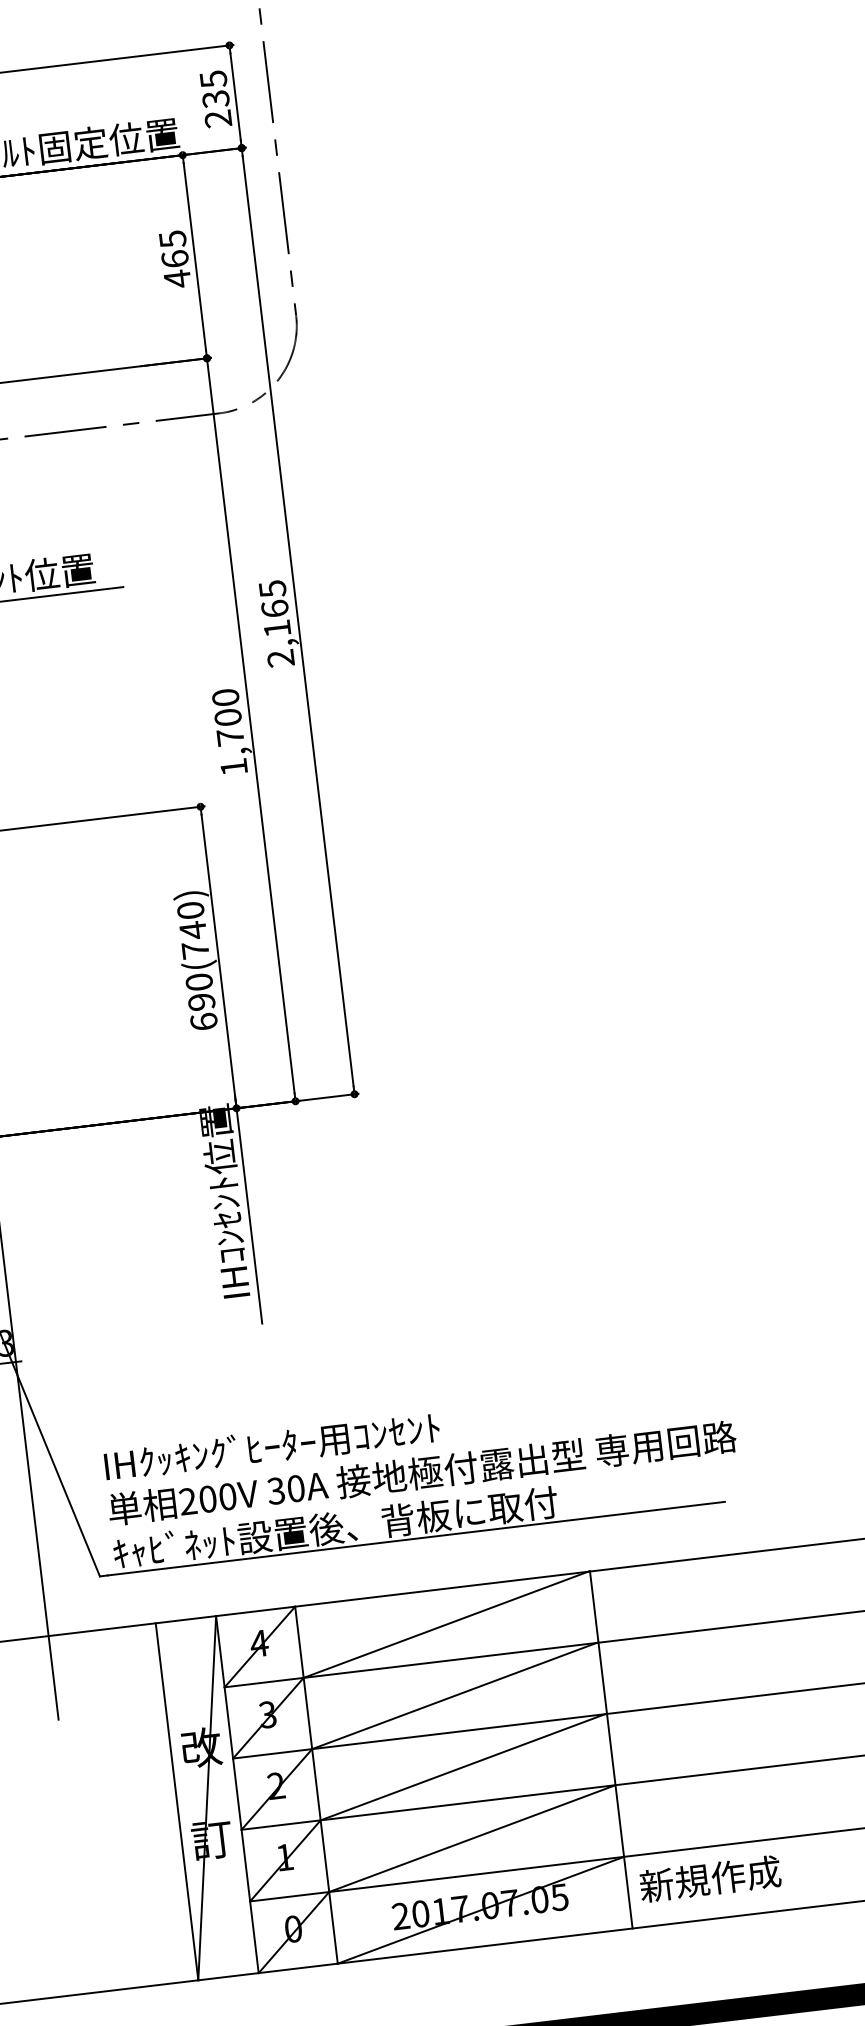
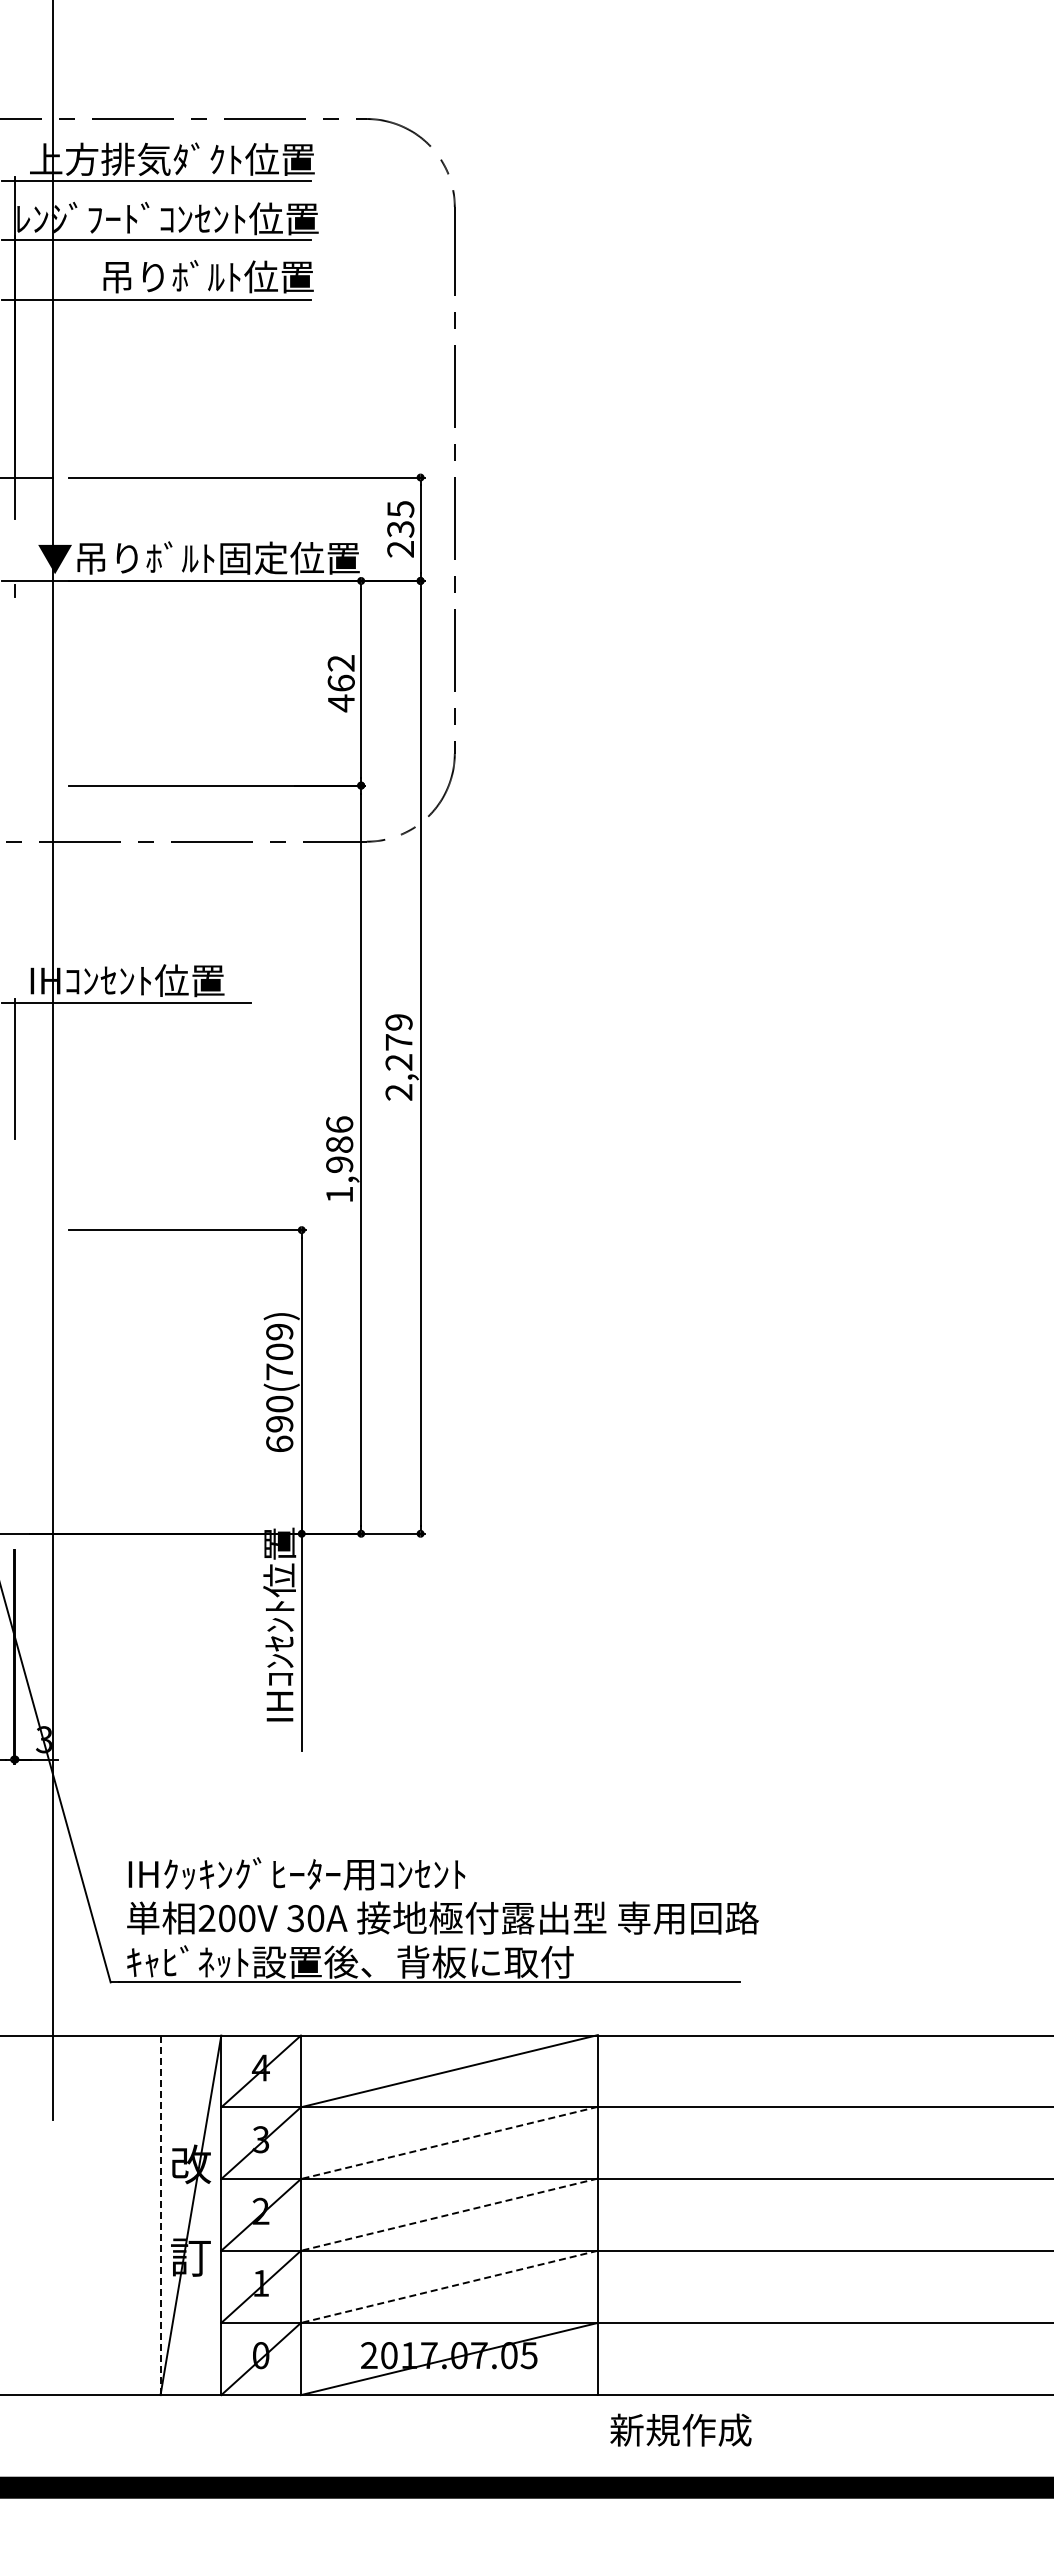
text: (171, 239) -> (340, 663), 465 -> 462
text: (274, 609) -> (398, 1042), 2,165 -> 2,279
text: (227, 717) -> (339, 1144), 1,700 -> 1,986
text: (191, 921) -> (279, 1342), 690(740) -> 690(709)
line: (455, 1695) -> (449, 2142), solid -> dashed
line: (463, 1766) -> (449, 2214), solid -> dashed
line: (177, 1801) -> (160, 2215), solid -> dashed
line: (472, 1838) -> (449, 2286), solid -> dashed
text: (709, 1878) -> (680, 2429), moved

